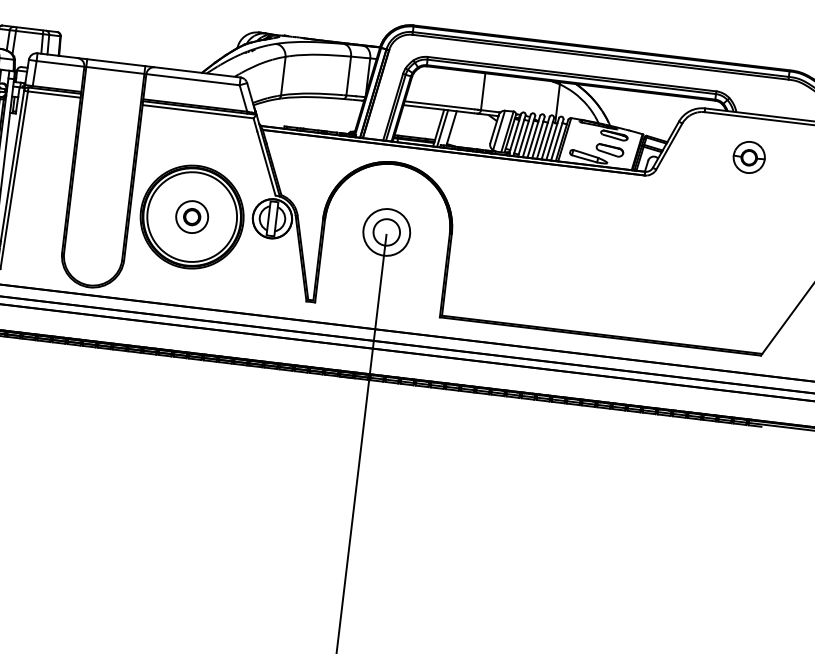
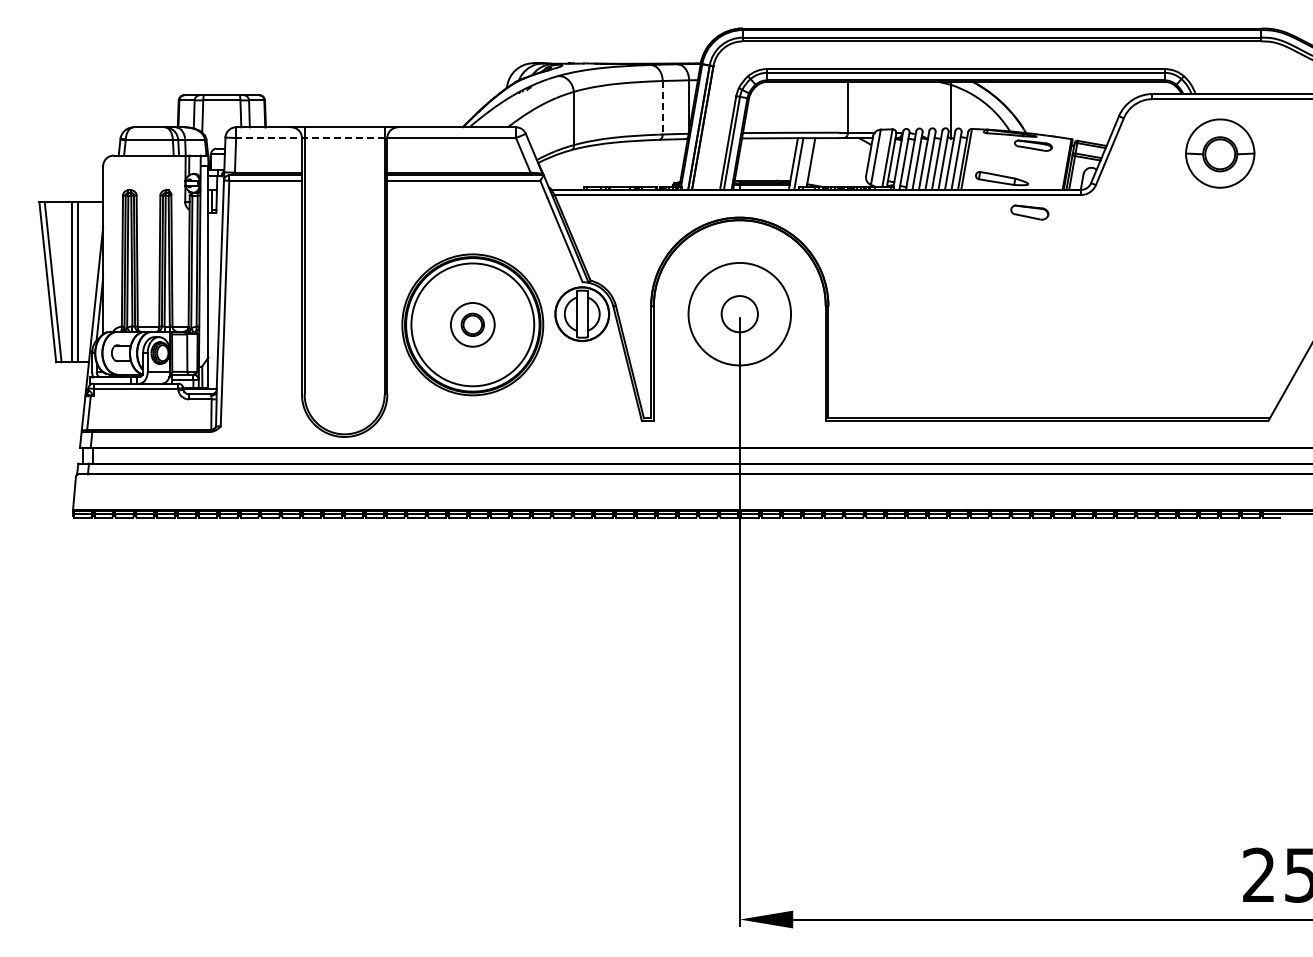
line: (89, 67) -> (309, 138), solid -> dashed
line: (348, 75) -> (662, 107), solid -> dashed
part: (609, 150) -> (1029, 212), moved
part: (749, 157) -> (1220, 153), size x1.6
circle: (386, 232) -> (739, 314), size x1.6

